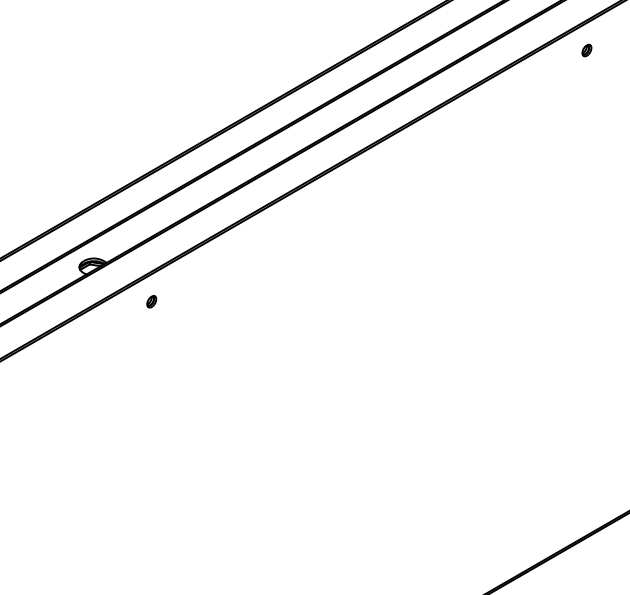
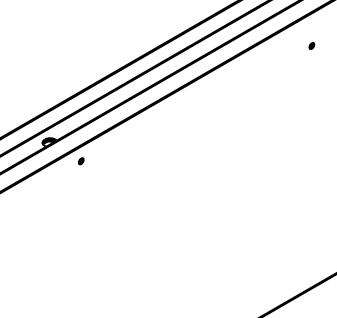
part: (586, 49) -> (311, 45), moved

